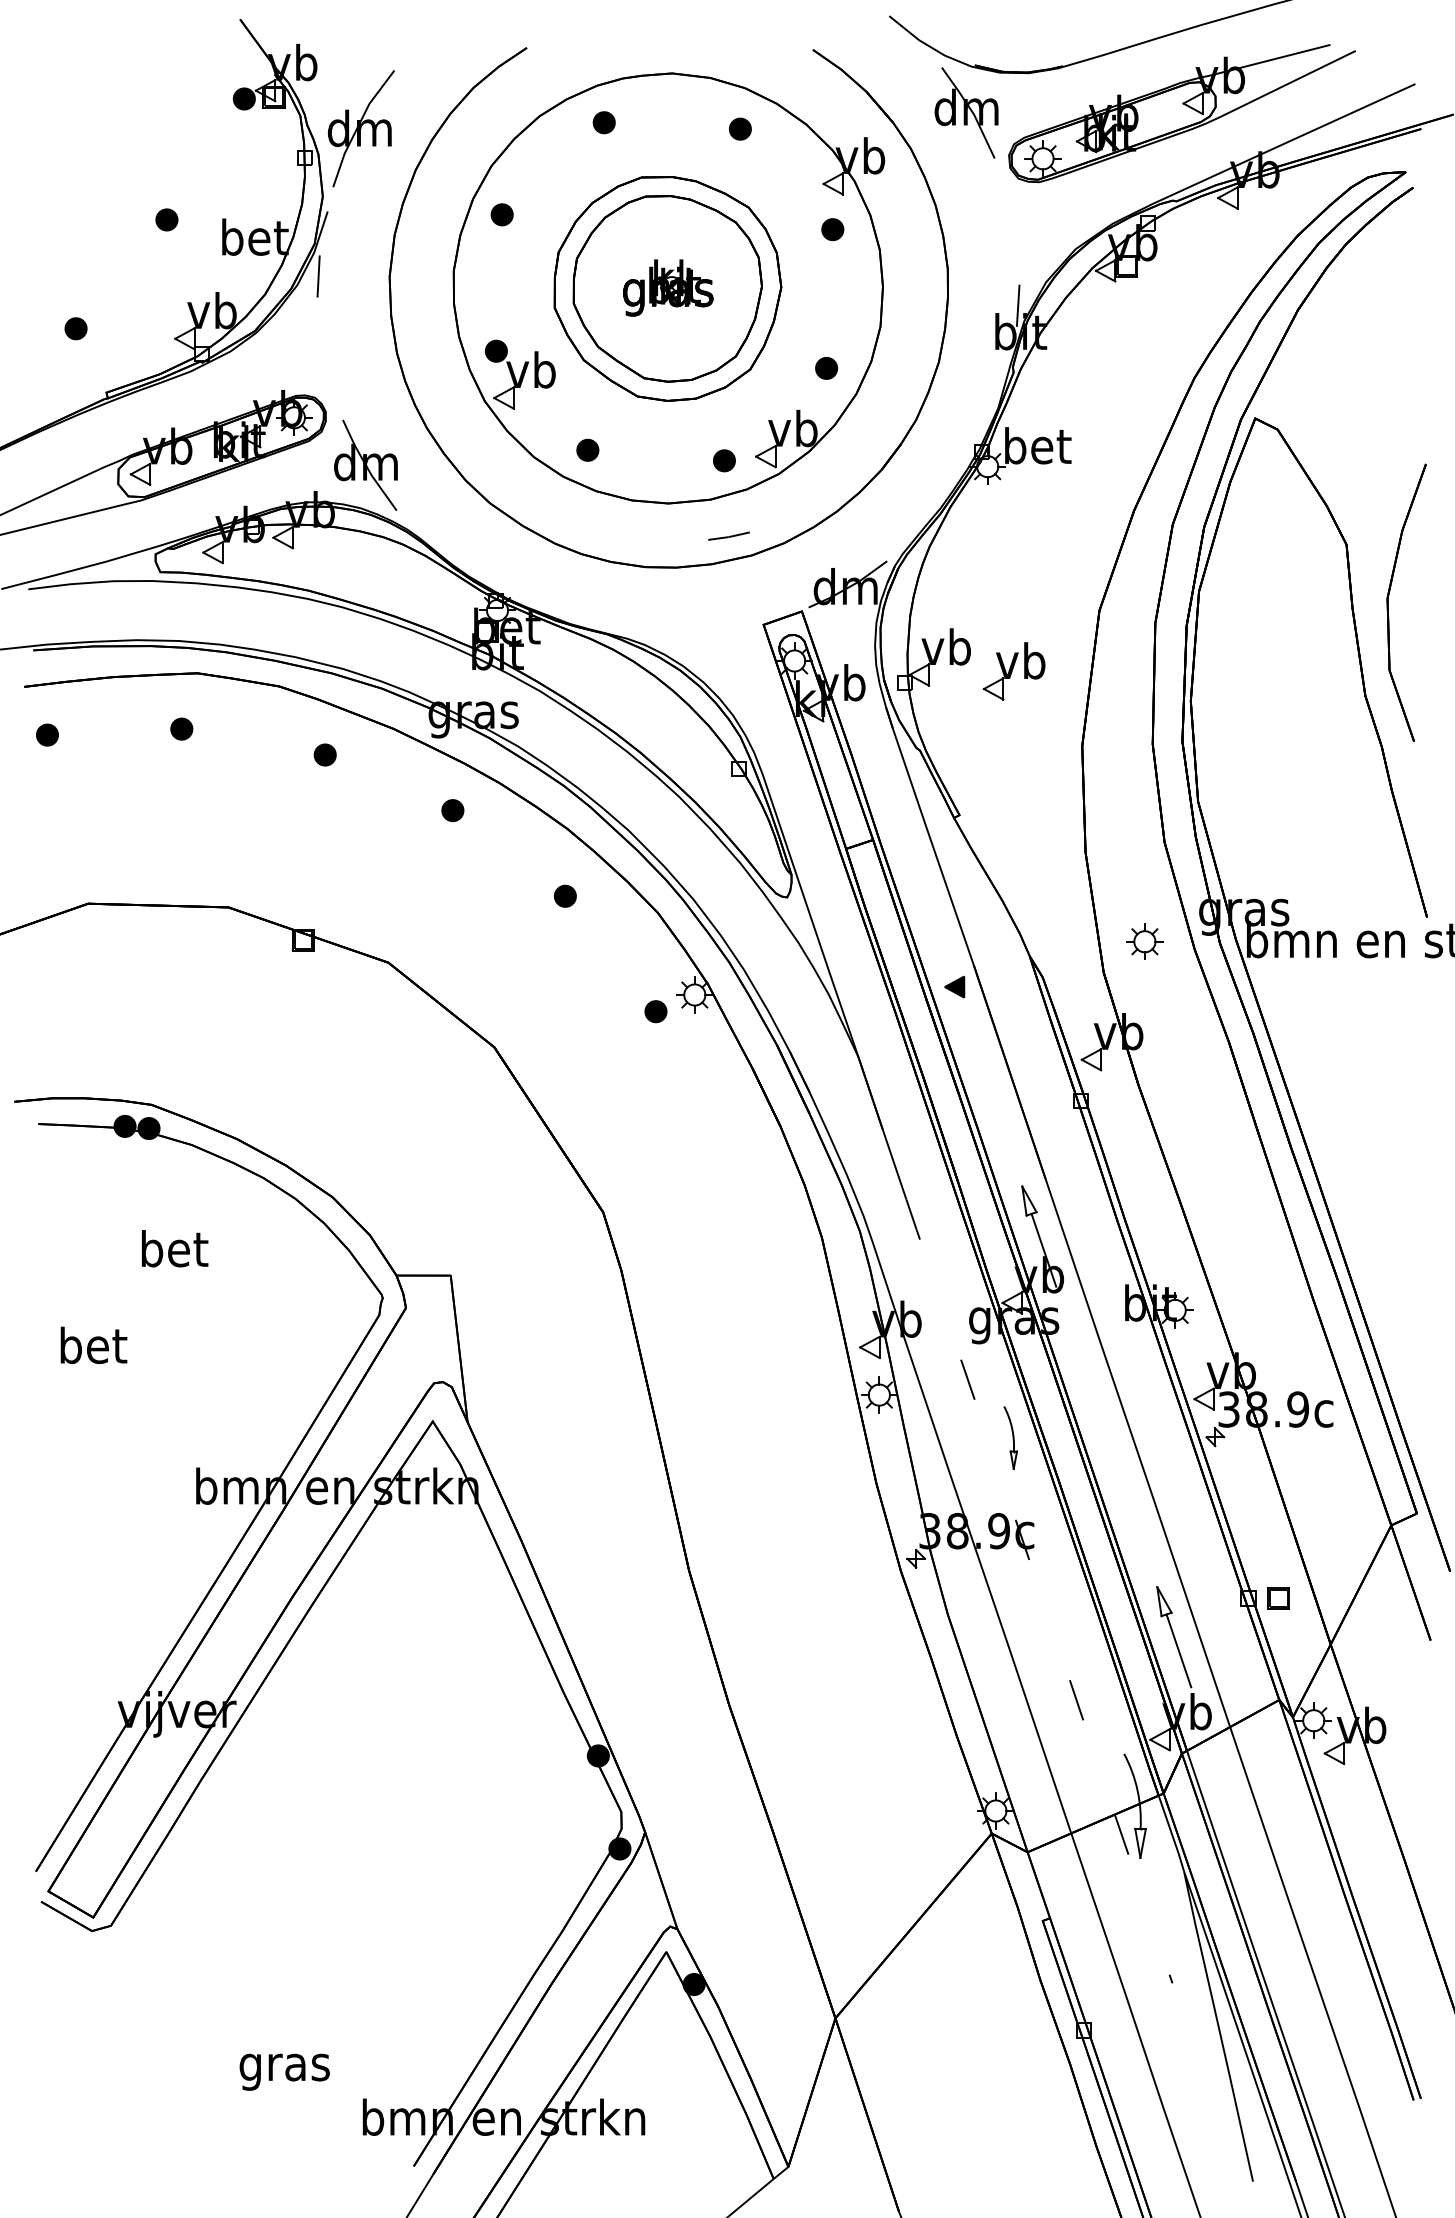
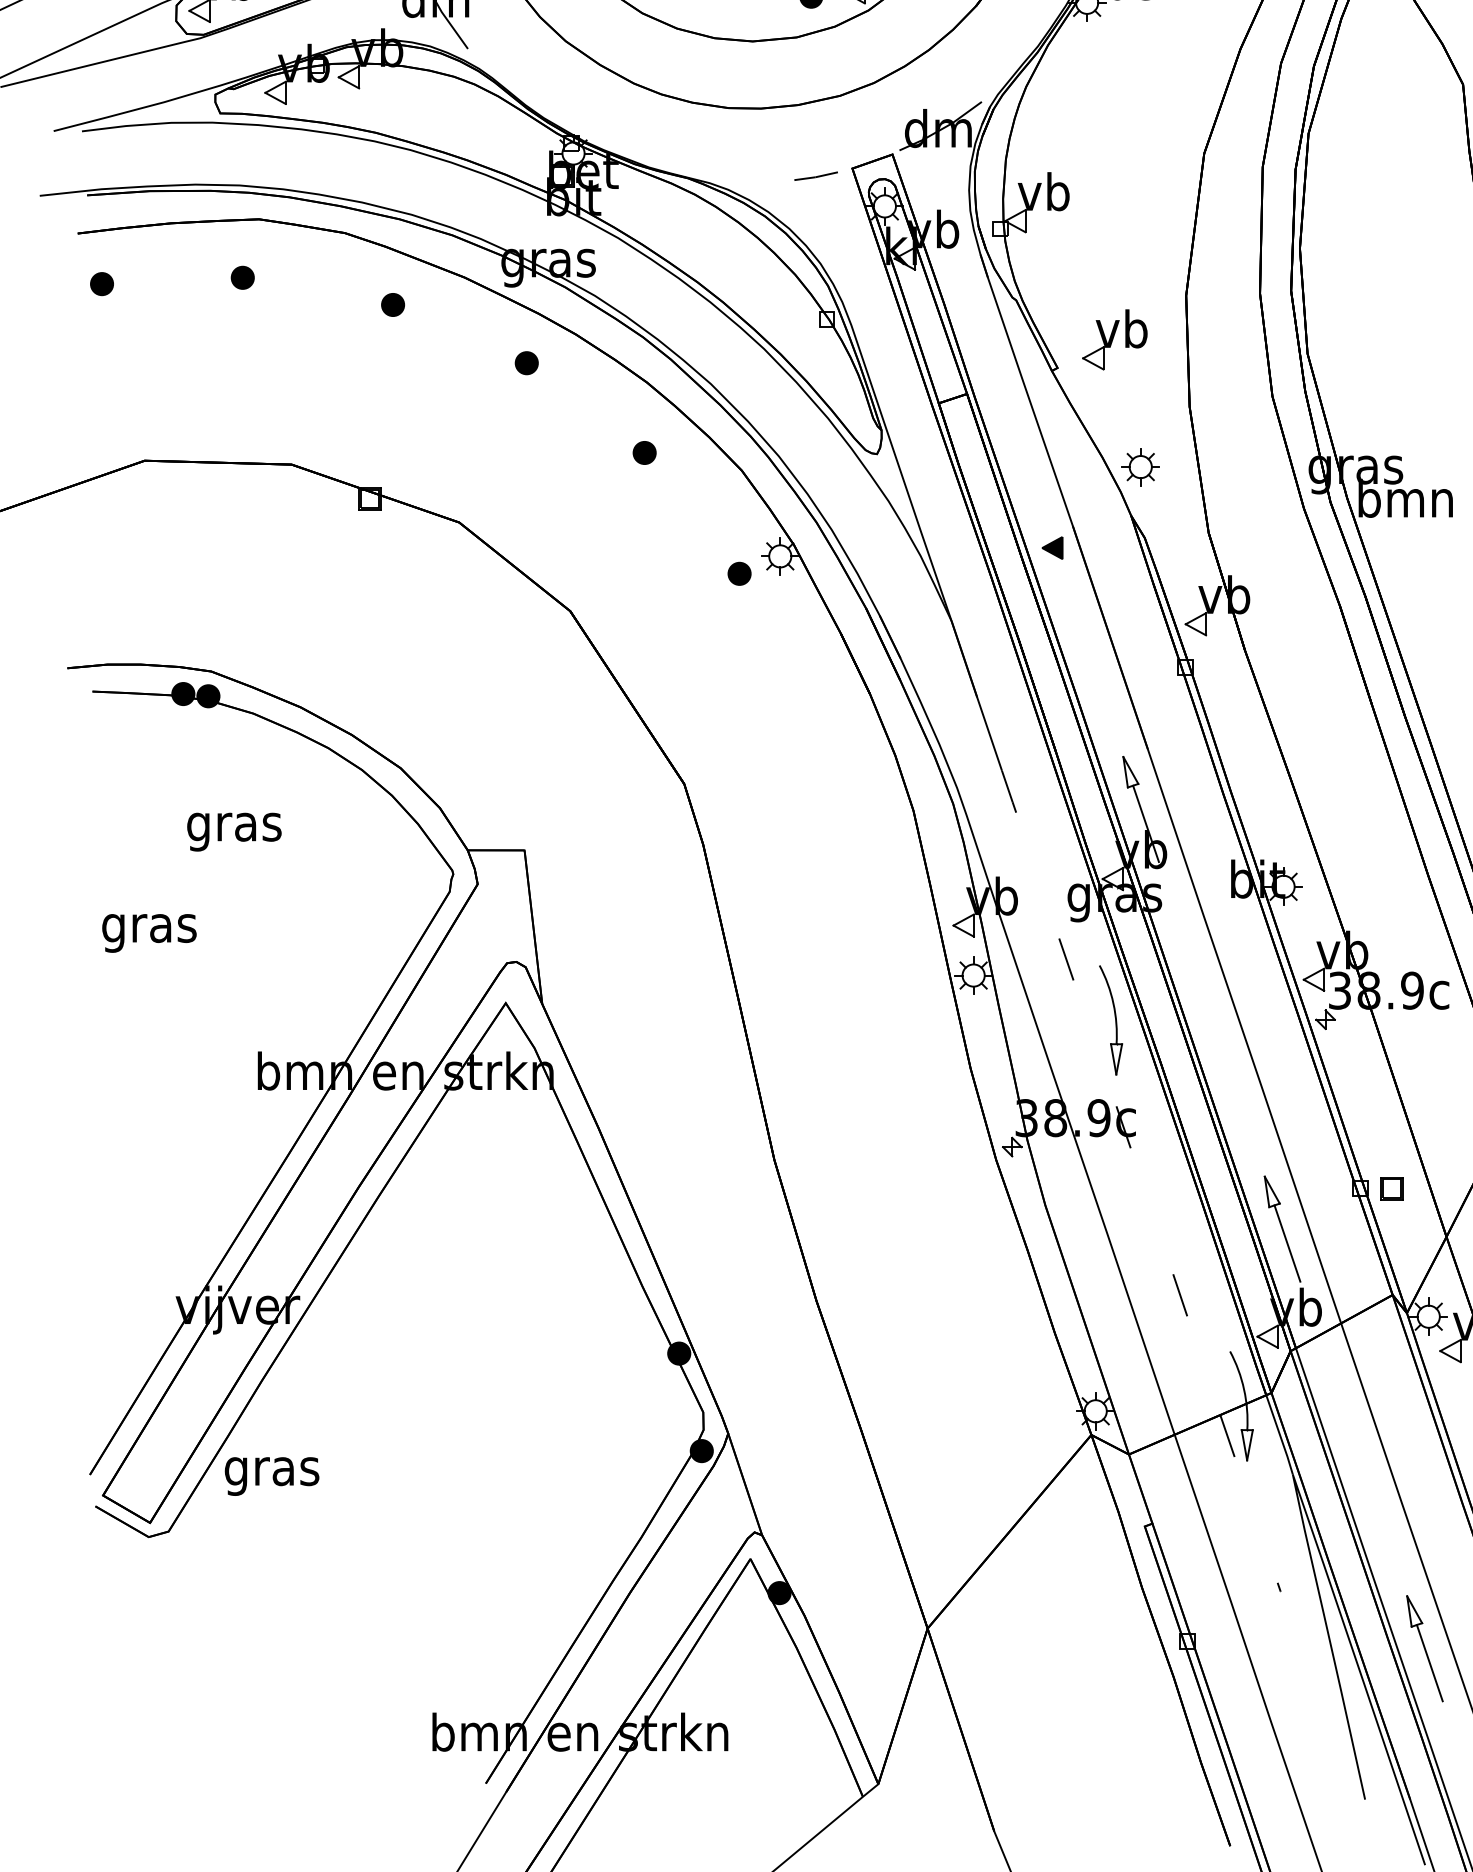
line: (728, 536) -> (815, 176), moved
part: (1013, 671) -> (1114, 340), moved
part: (1144, 941) -> (1140, 466), moved
text: (173, 1253) -> (234, 827), bet -> gras
text: (92, 1349) -> (149, 927), bet -> gras
part: (1010, 1437) -> (1111, 1019), size x1.67
part: (1310, 2037) -> (1425, 1648), added
text: (284, 2071) -> (271, 1475), moved

